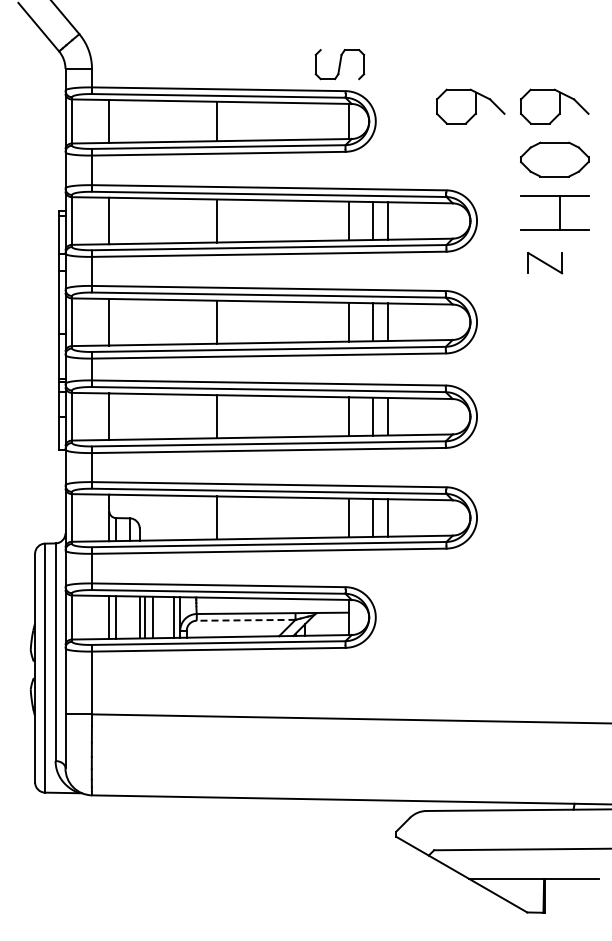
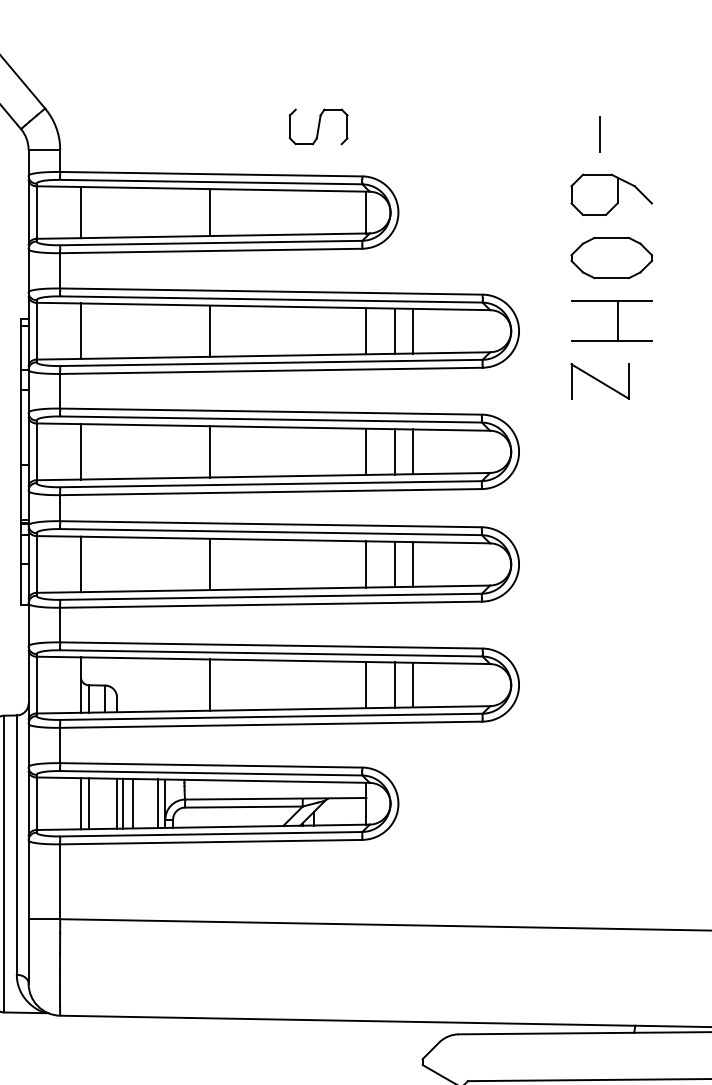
line: (545, 55) -> (600, 133), added
part: (339, 64) -> (318, 126), moved
part: (470, 106) -> (511, 194), removed
part: (545, 262) -> (600, 380), size x1.43
line: (245, 620) -> (243, 807), dashed -> solid

